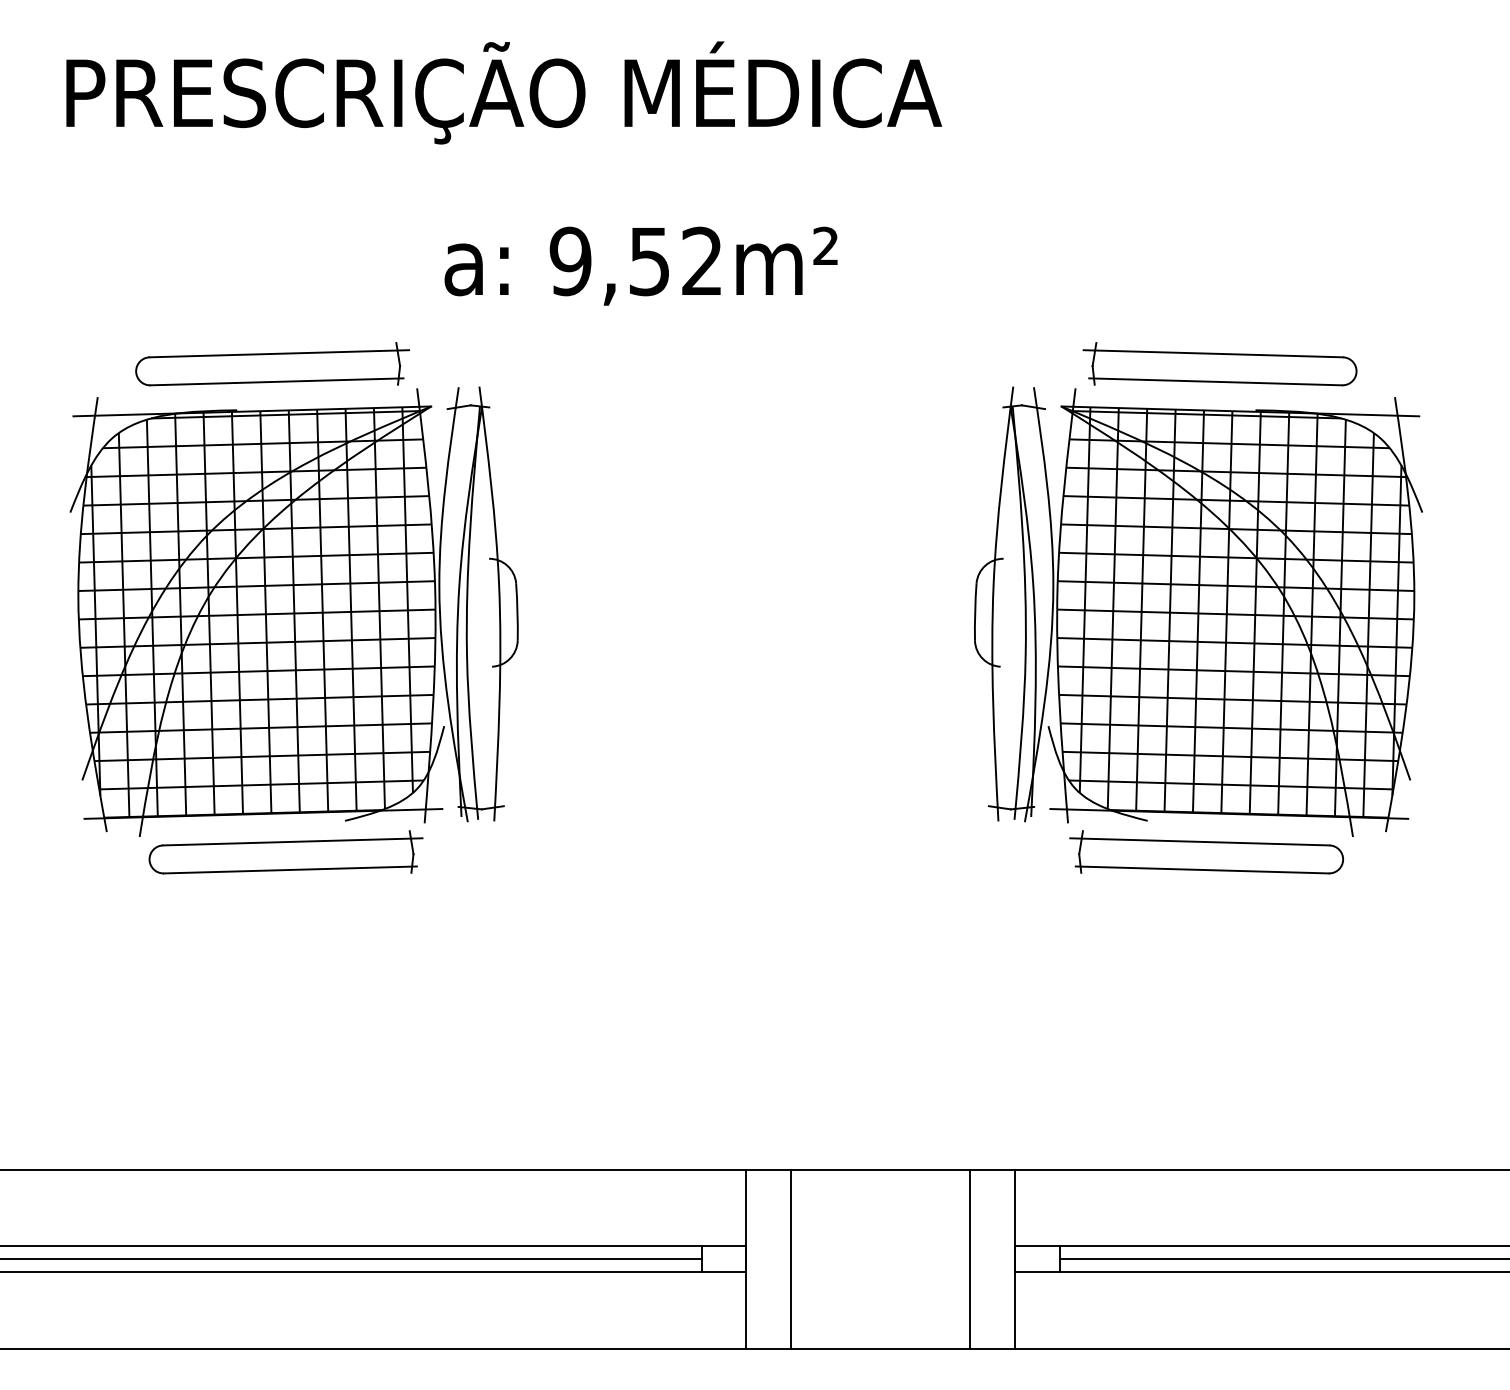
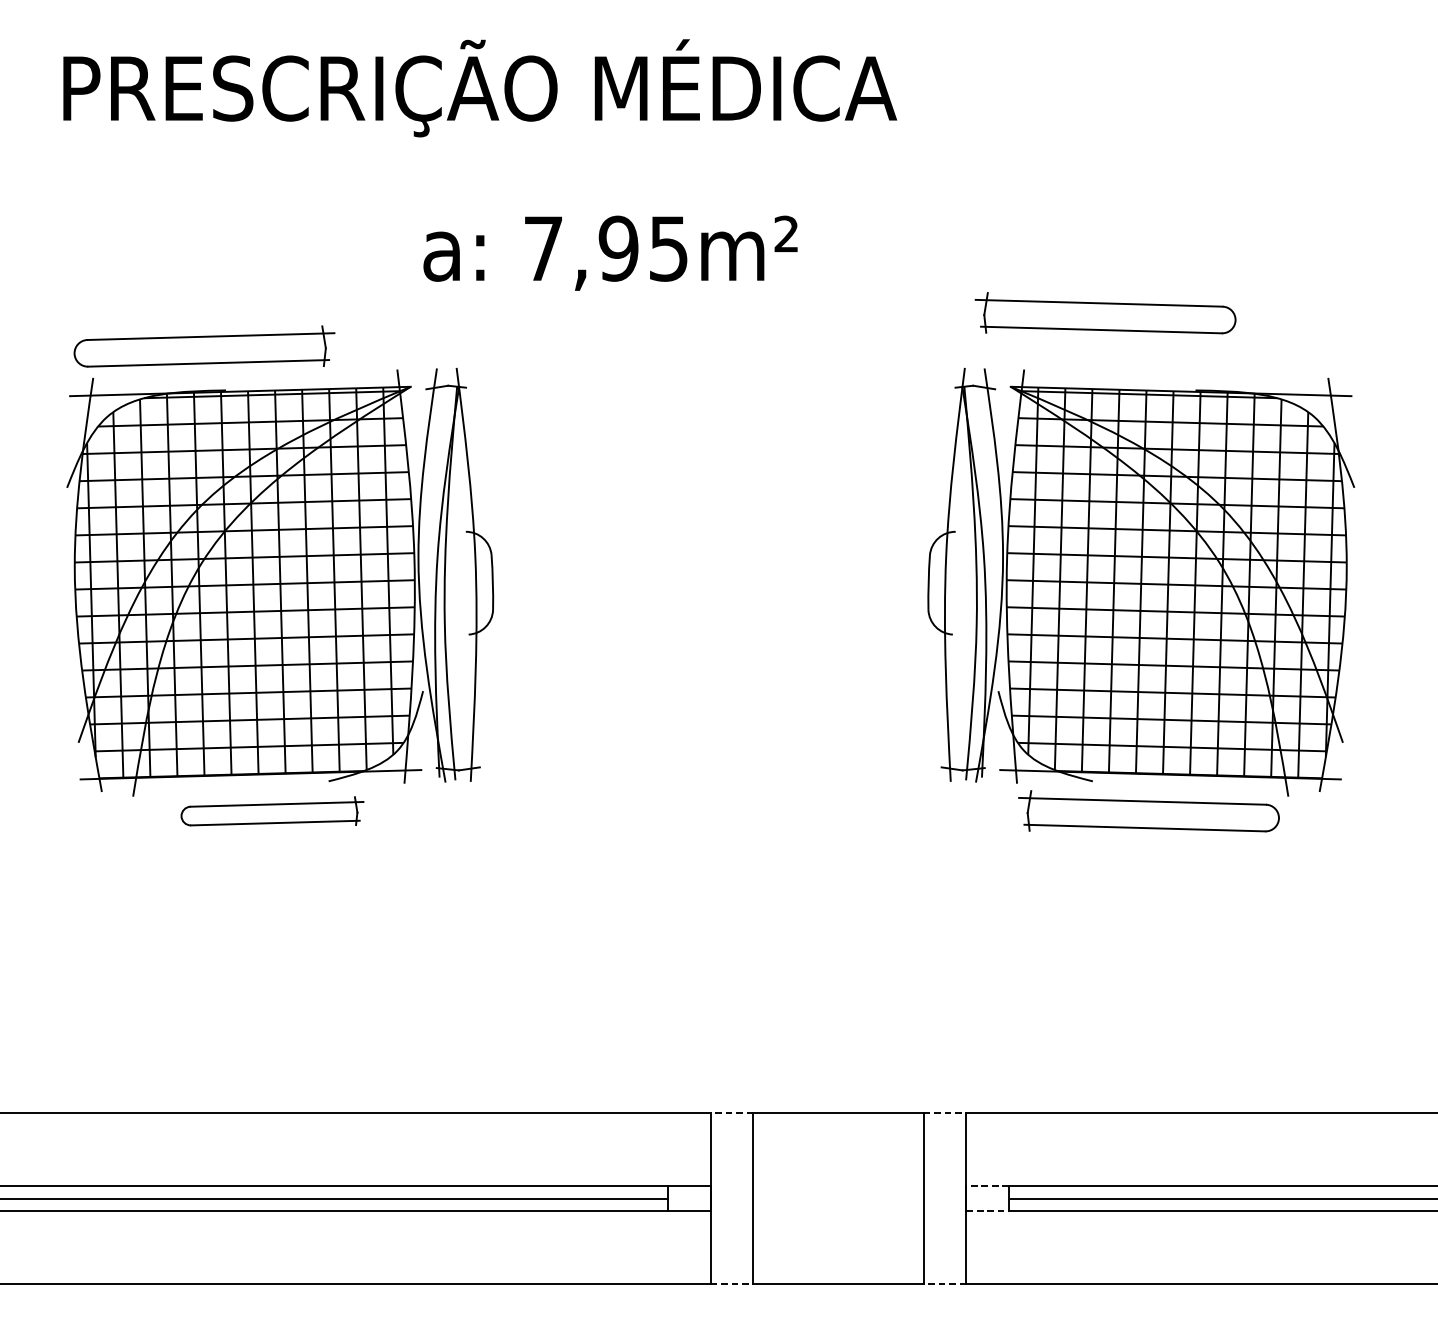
text: (635, 261) -> (605, 248), 9,52m² -> 7,95m²
part: (272, 364) -> (204, 346), moved
part: (1219, 364) -> (1105, 313), moved
part: (285, 852) -> (271, 811), size x0.7
line: (768, 1169) -> (731, 1113), solid -> dashed
line: (992, 1169) -> (945, 1113), solid -> dashed
line: (1036, 1245) -> (987, 1185), solid -> dashed
line: (1037, 1272) -> (987, 1211), solid -> dashed
line: (769, 1348) -> (732, 1283), solid -> dashed
line: (991, 1348) -> (944, 1283), solid -> dashed

